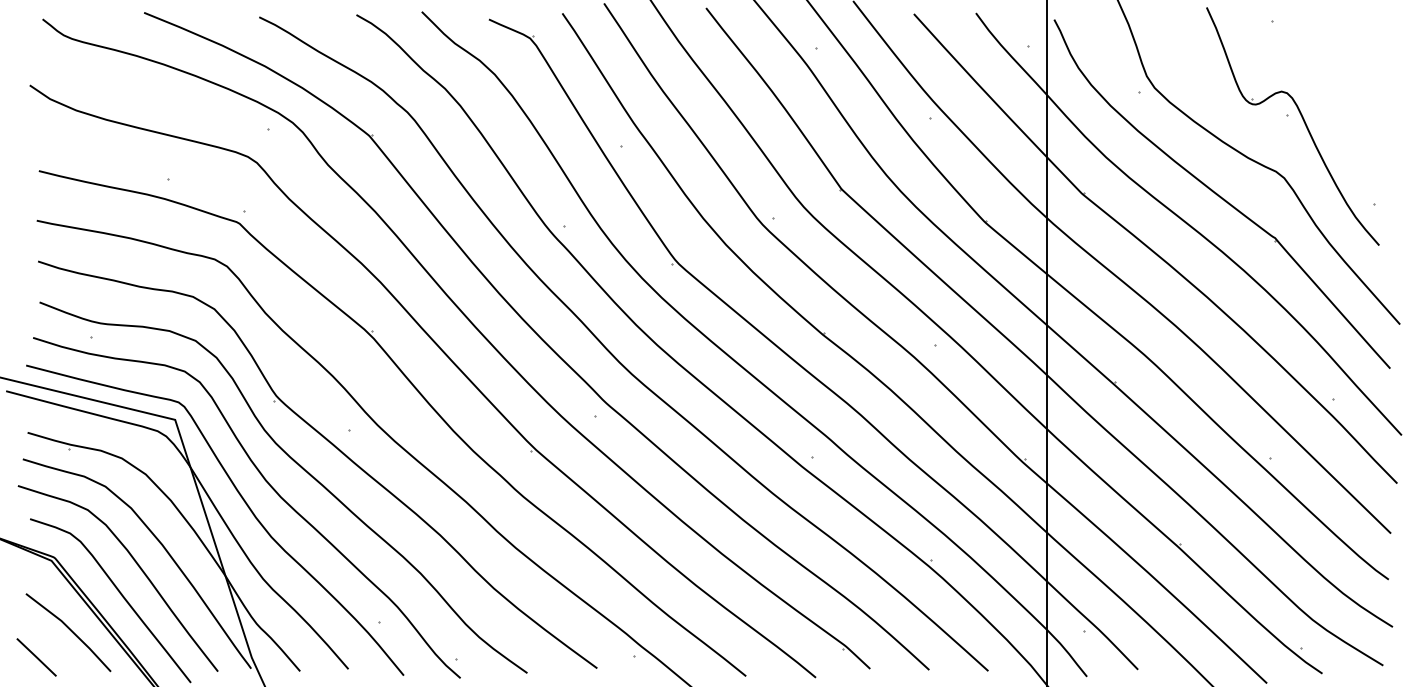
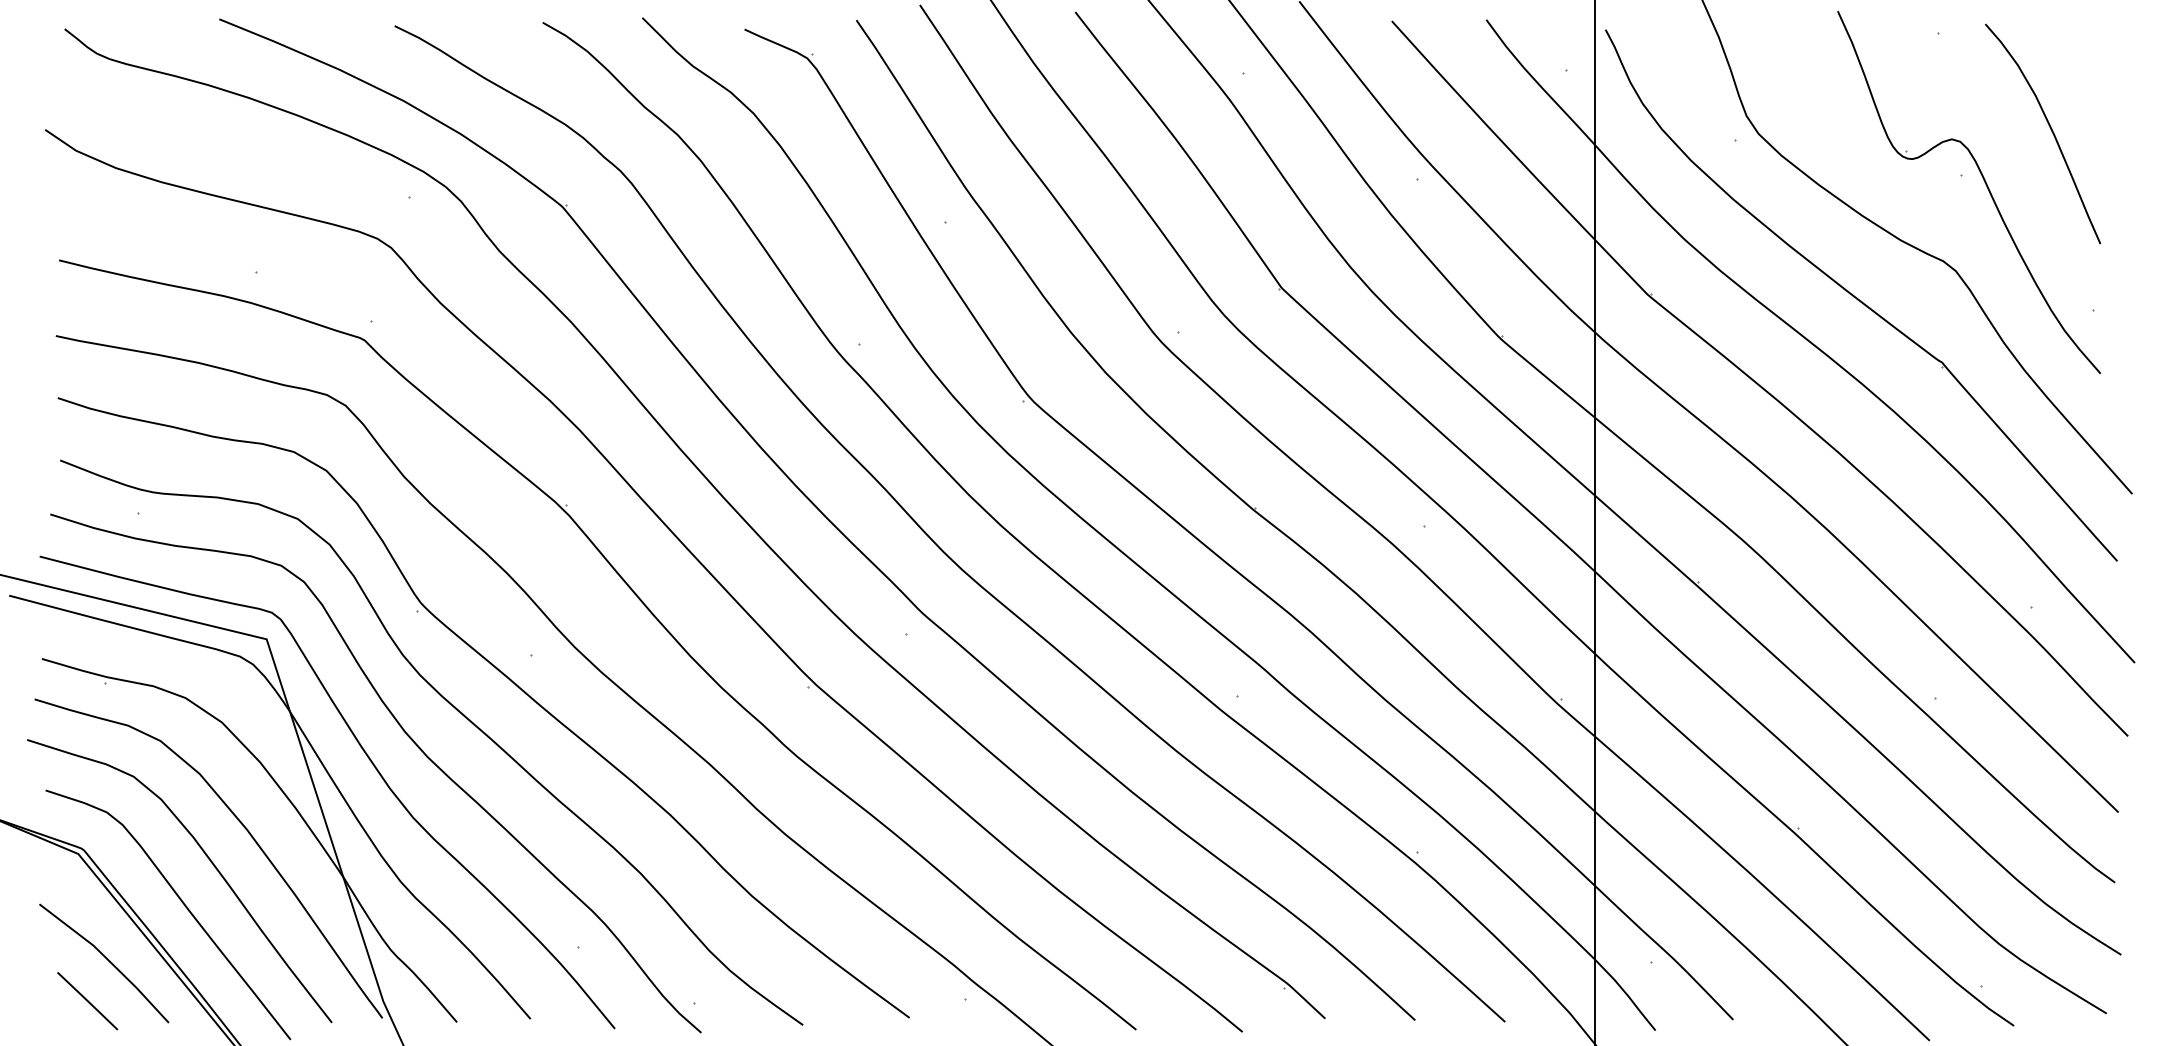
curve: (1345, 84) -> (2049, 128), added
line: (36, 657) -> (87, 1001), moved

